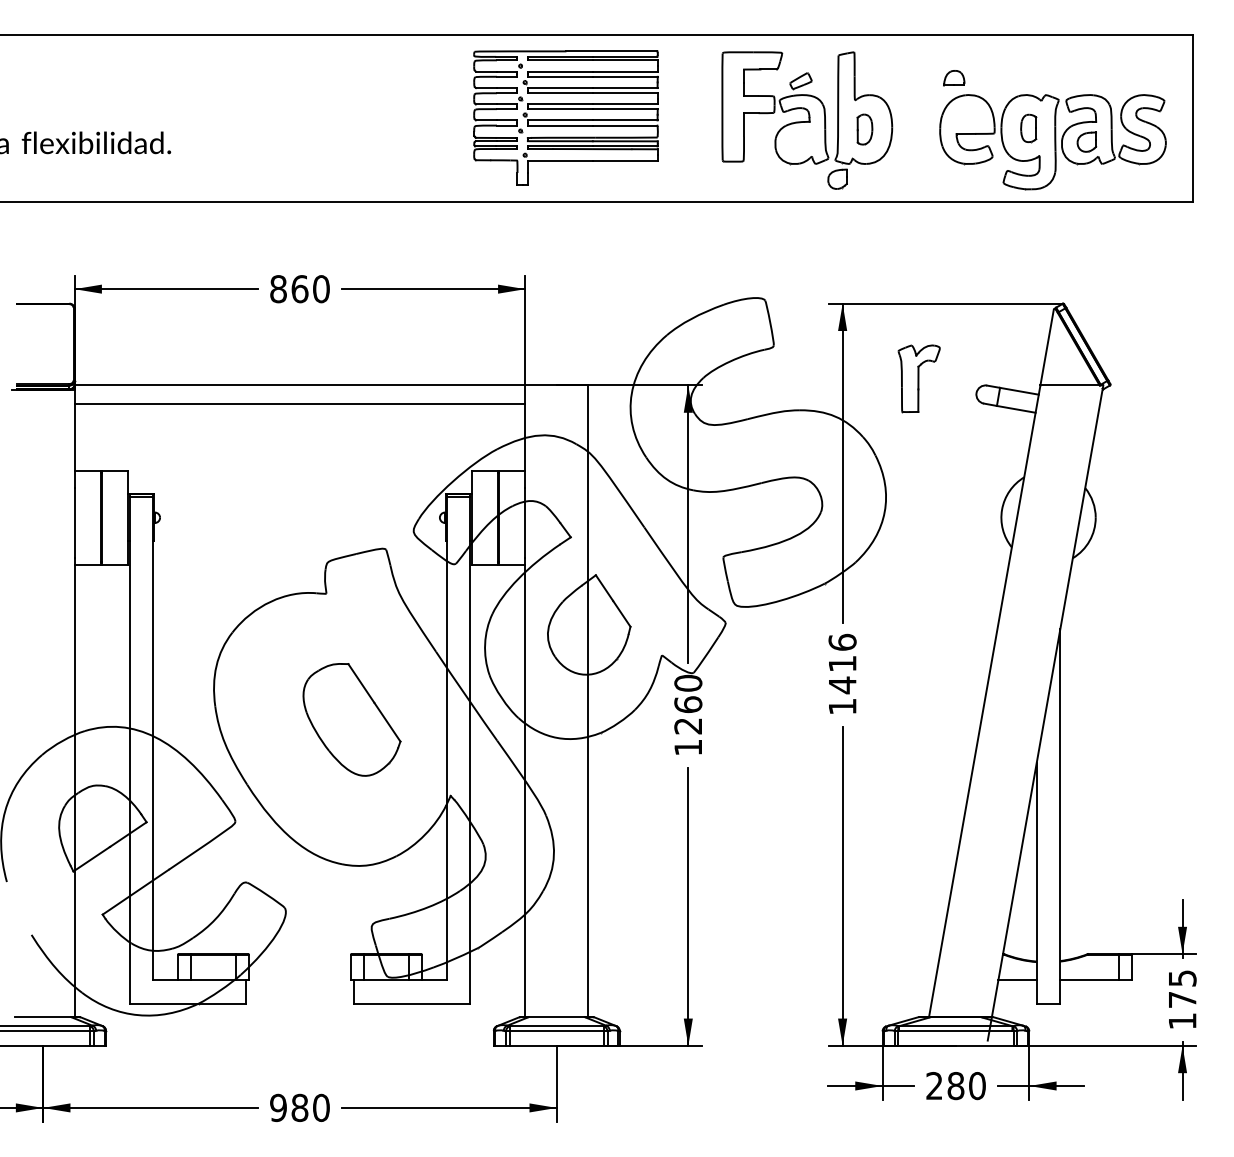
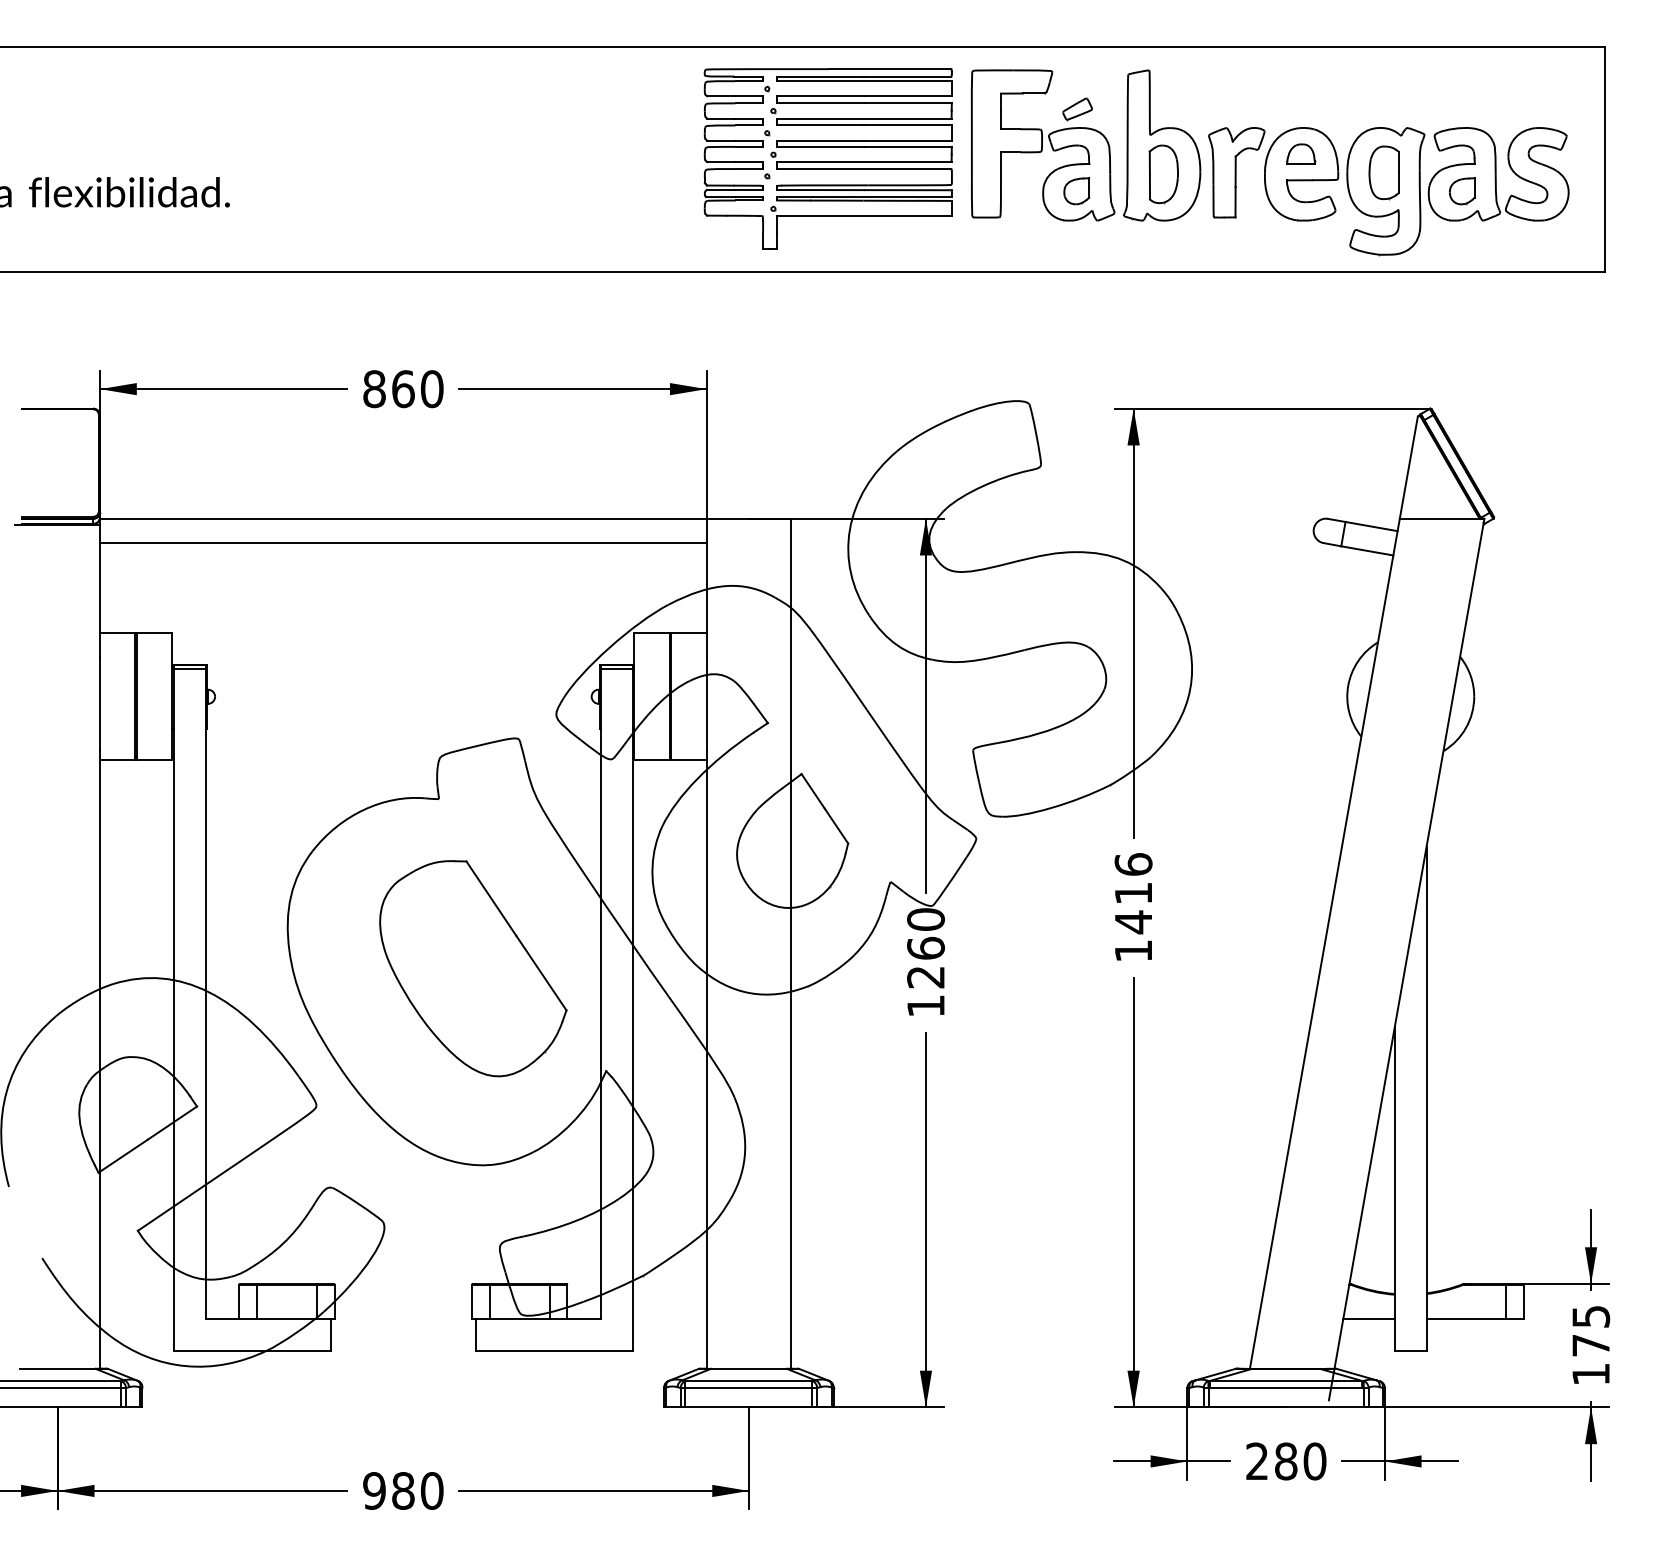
part: (954, 77) -> (1301, 153), moved
part: (565, 117) -> (827, 158), moved
part: (1028, 128) -> (1383, 172), size x1.43
part: (864, 129) -> (1163, 174), size x1.43
part: (837, 179) -> (1076, 191), moved
part: (919, 378) -> (1236, 172), moved
part: (352, 719) -> (473, 968), size x1.43

